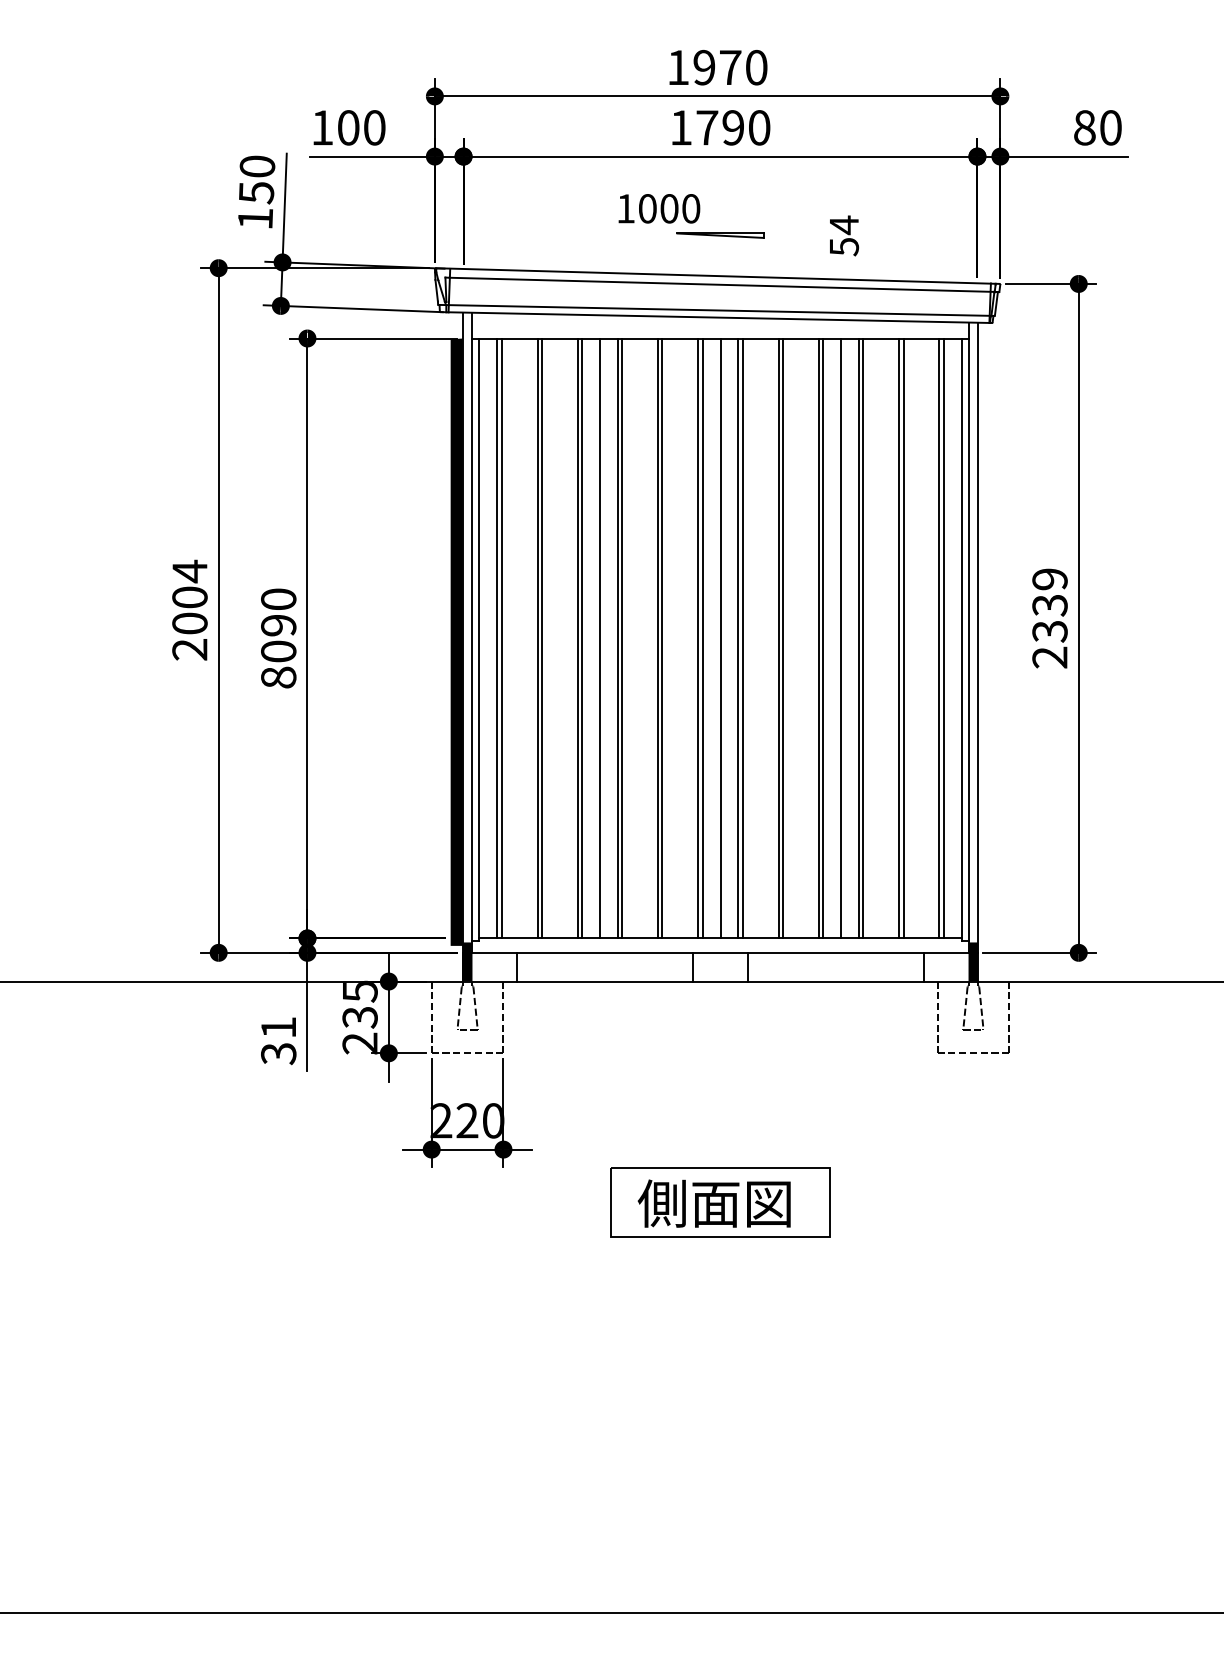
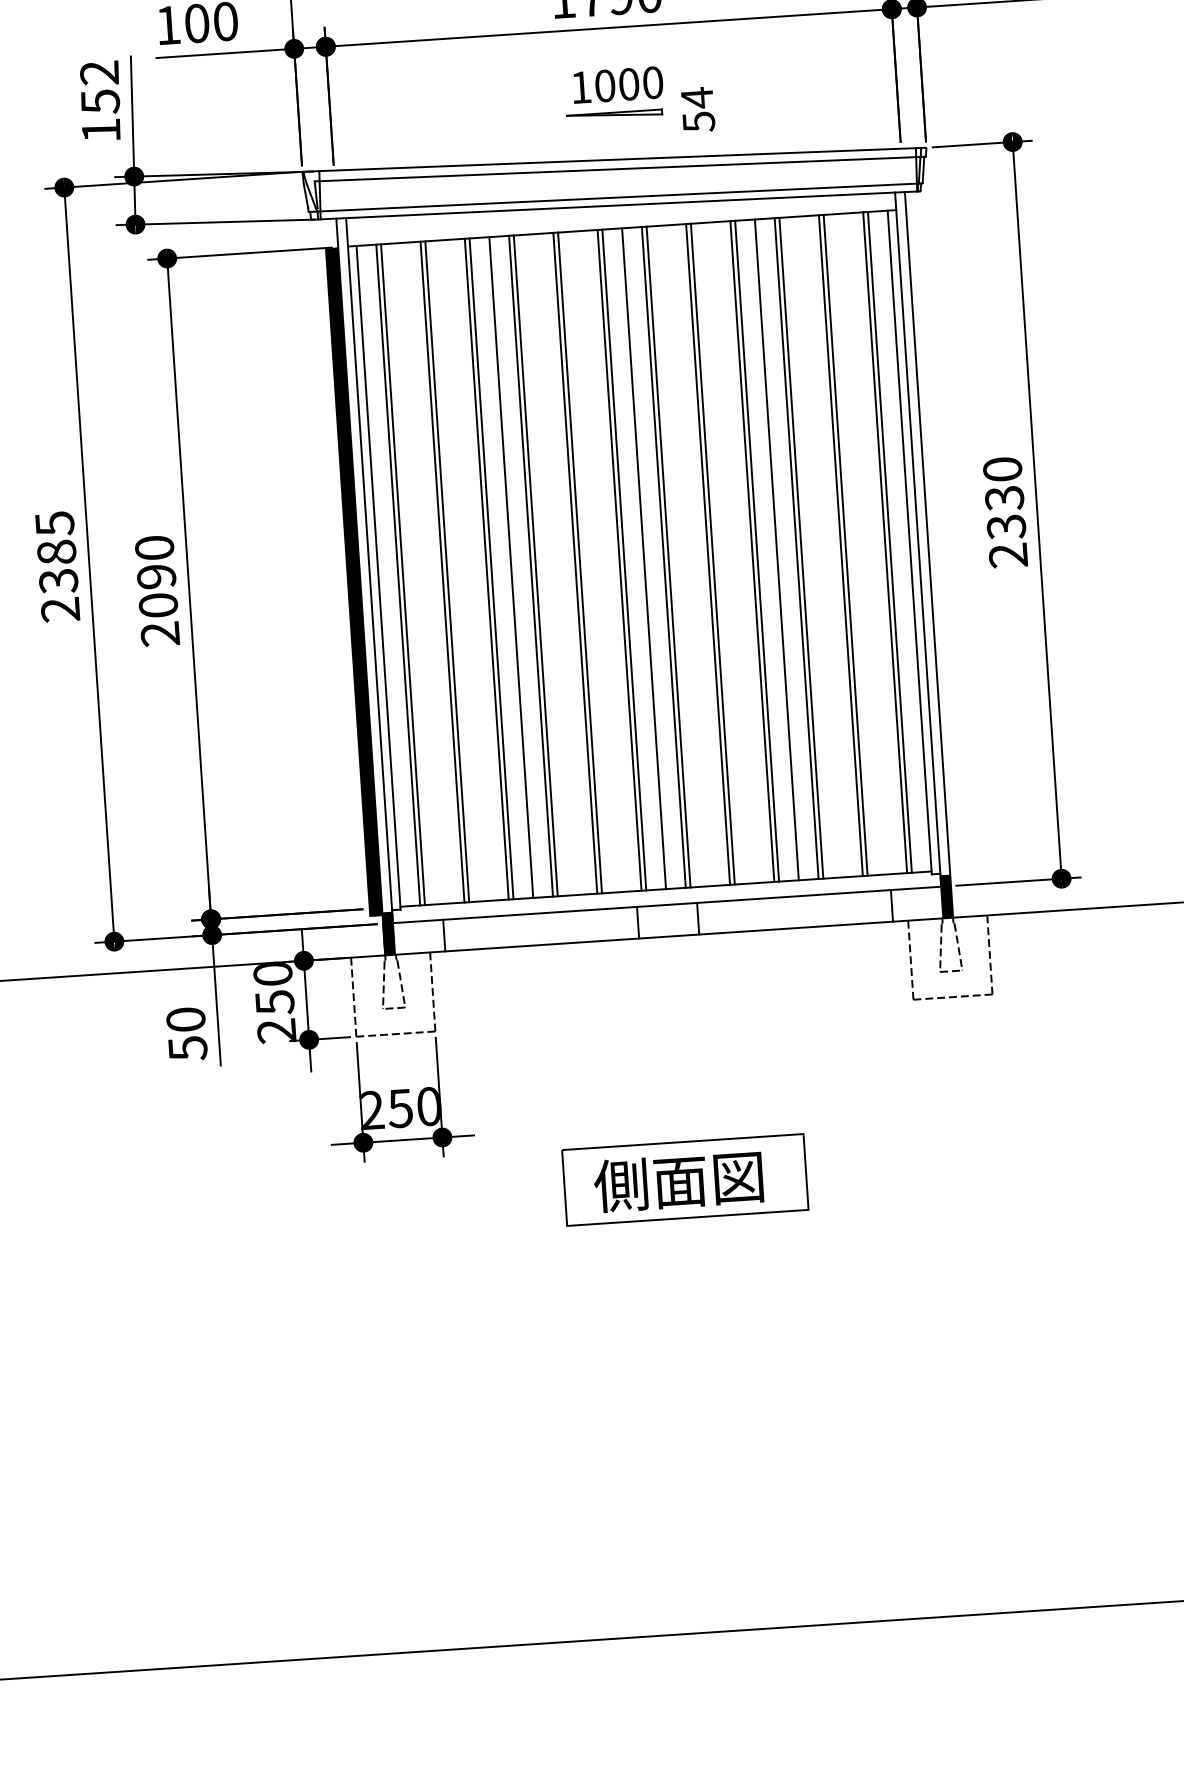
text: (257, 166) -> (99, 72), 150 -> 152
text: (659, 208) -> (618, 84), moved
text: (844, 235) -> (698, 109), moved
text: (1049, 579) -> (1002, 469), 2339 -> 2330
text: (189, 596) -> (56, 551), 2004 -> 2385
text: (278, 677) -> (160, 634), 8090 -> 2090
text: (359, 1004) -> (273, 988), 235 -> 250
text: (278, 1041) -> (186, 1034), 31 -> 50
text: (467, 1120) -> (400, 1108), 220 -> 250

